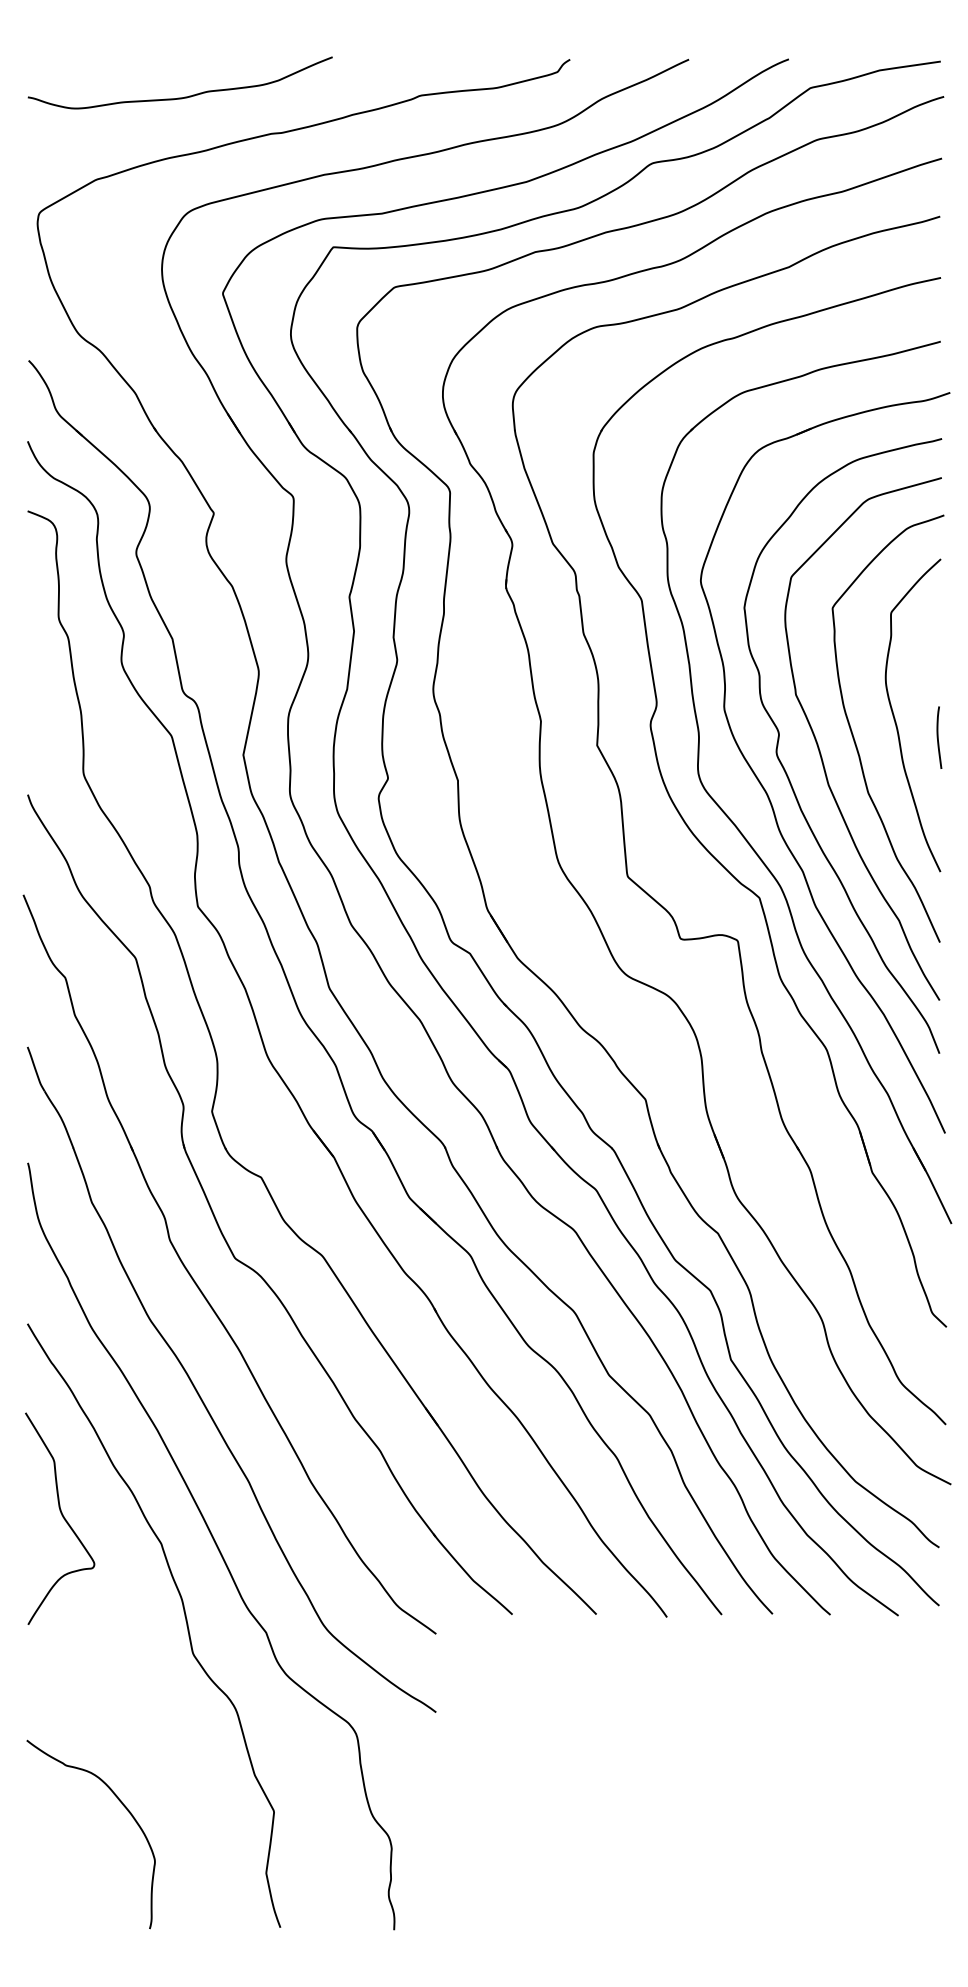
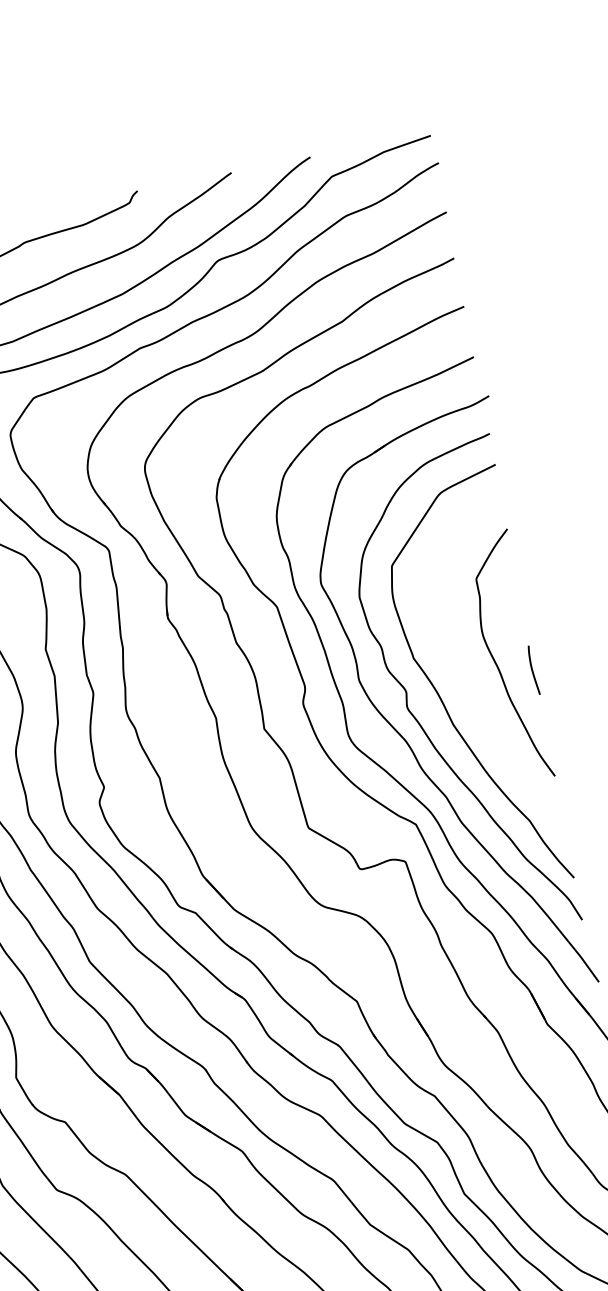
curve: (855, 740) -> (467, 685), removed

